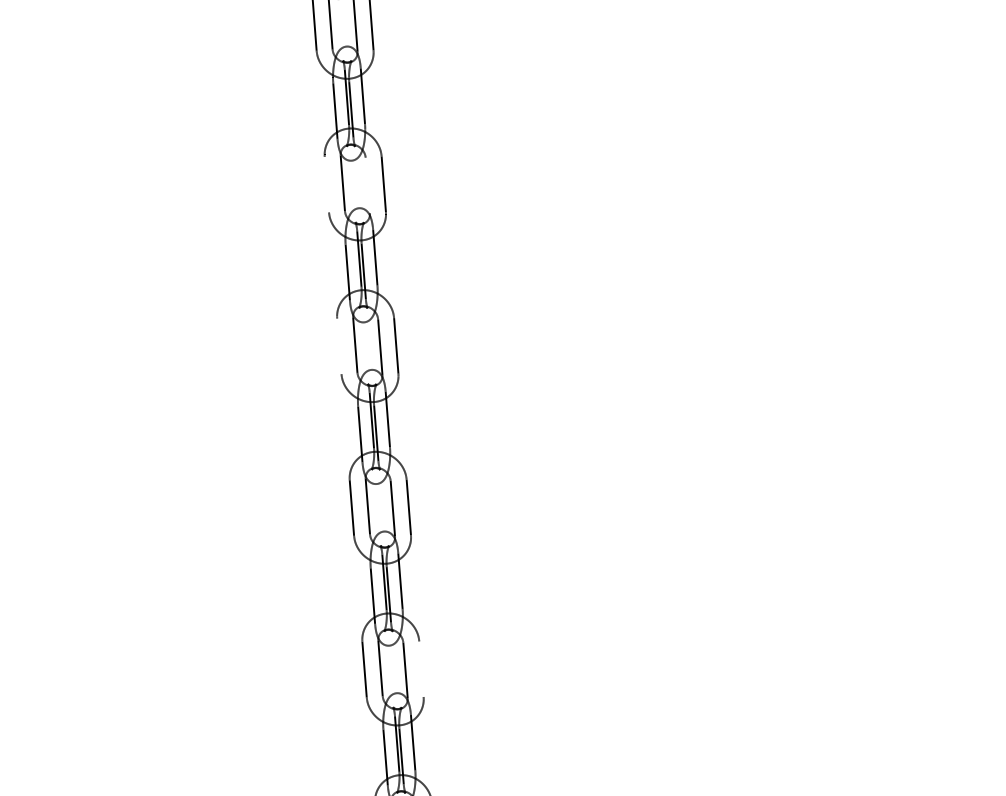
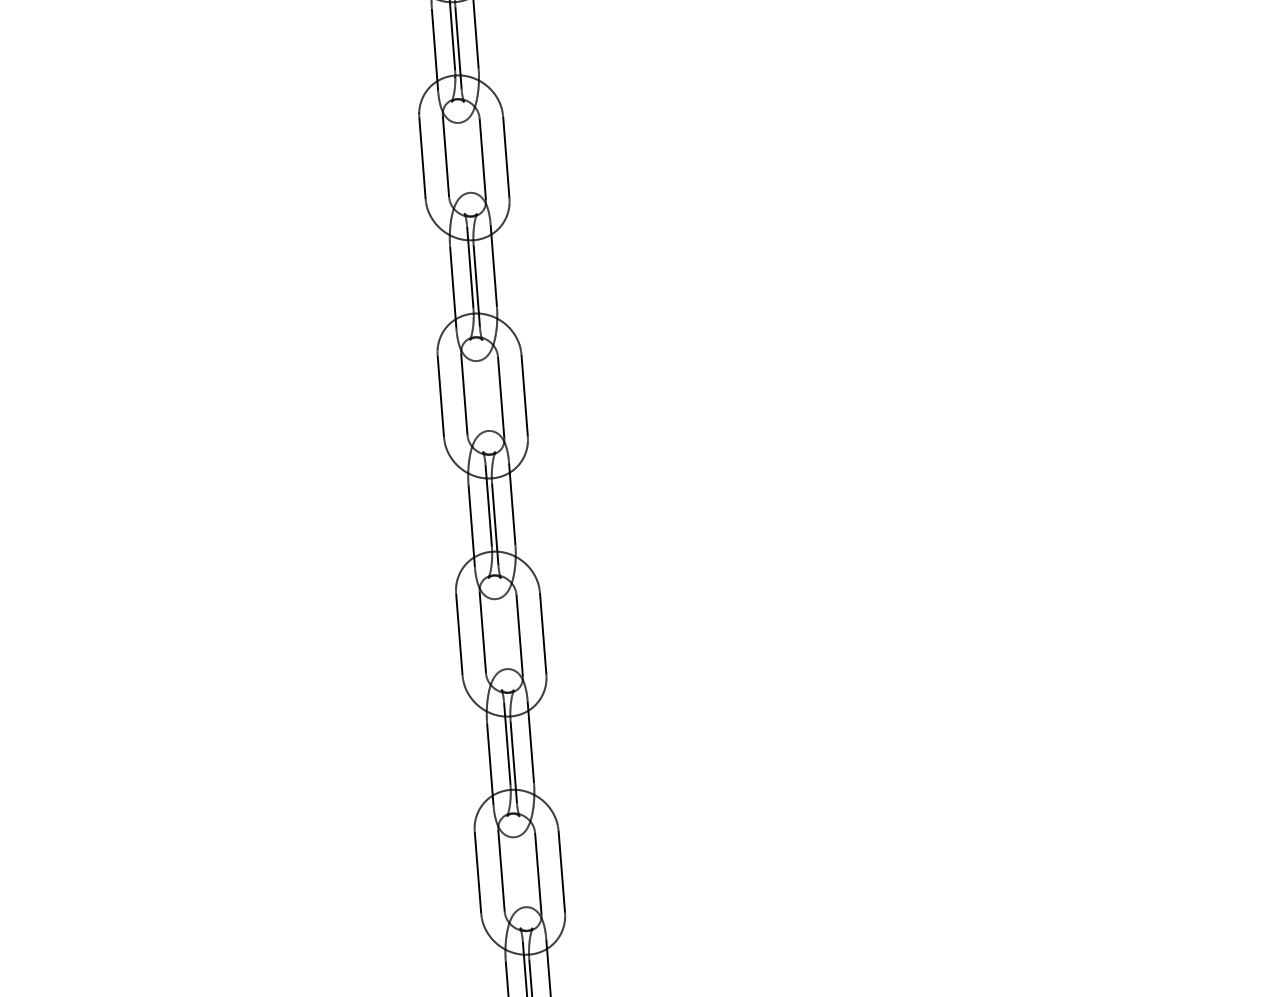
line: (326, 184) -> (421, 157), added
line: (367, 185) -> (482, 159), added
line: (339, 346) -> (441, 396), added
line: (421, 668) -> (561, 870), added

